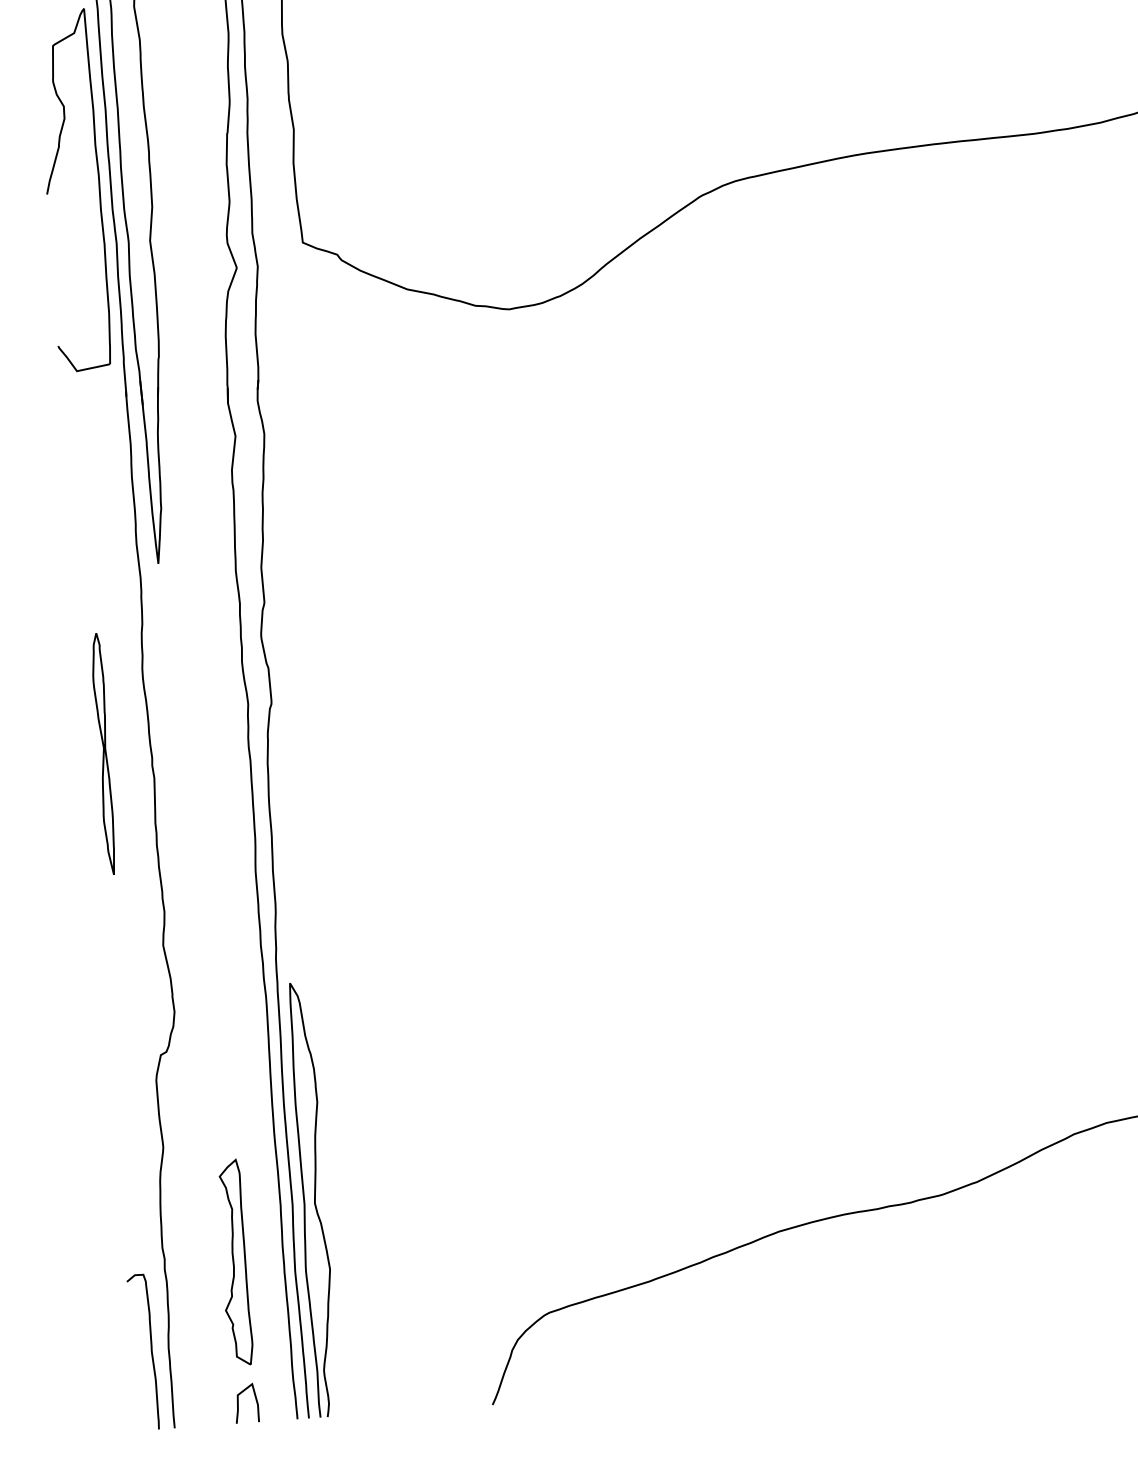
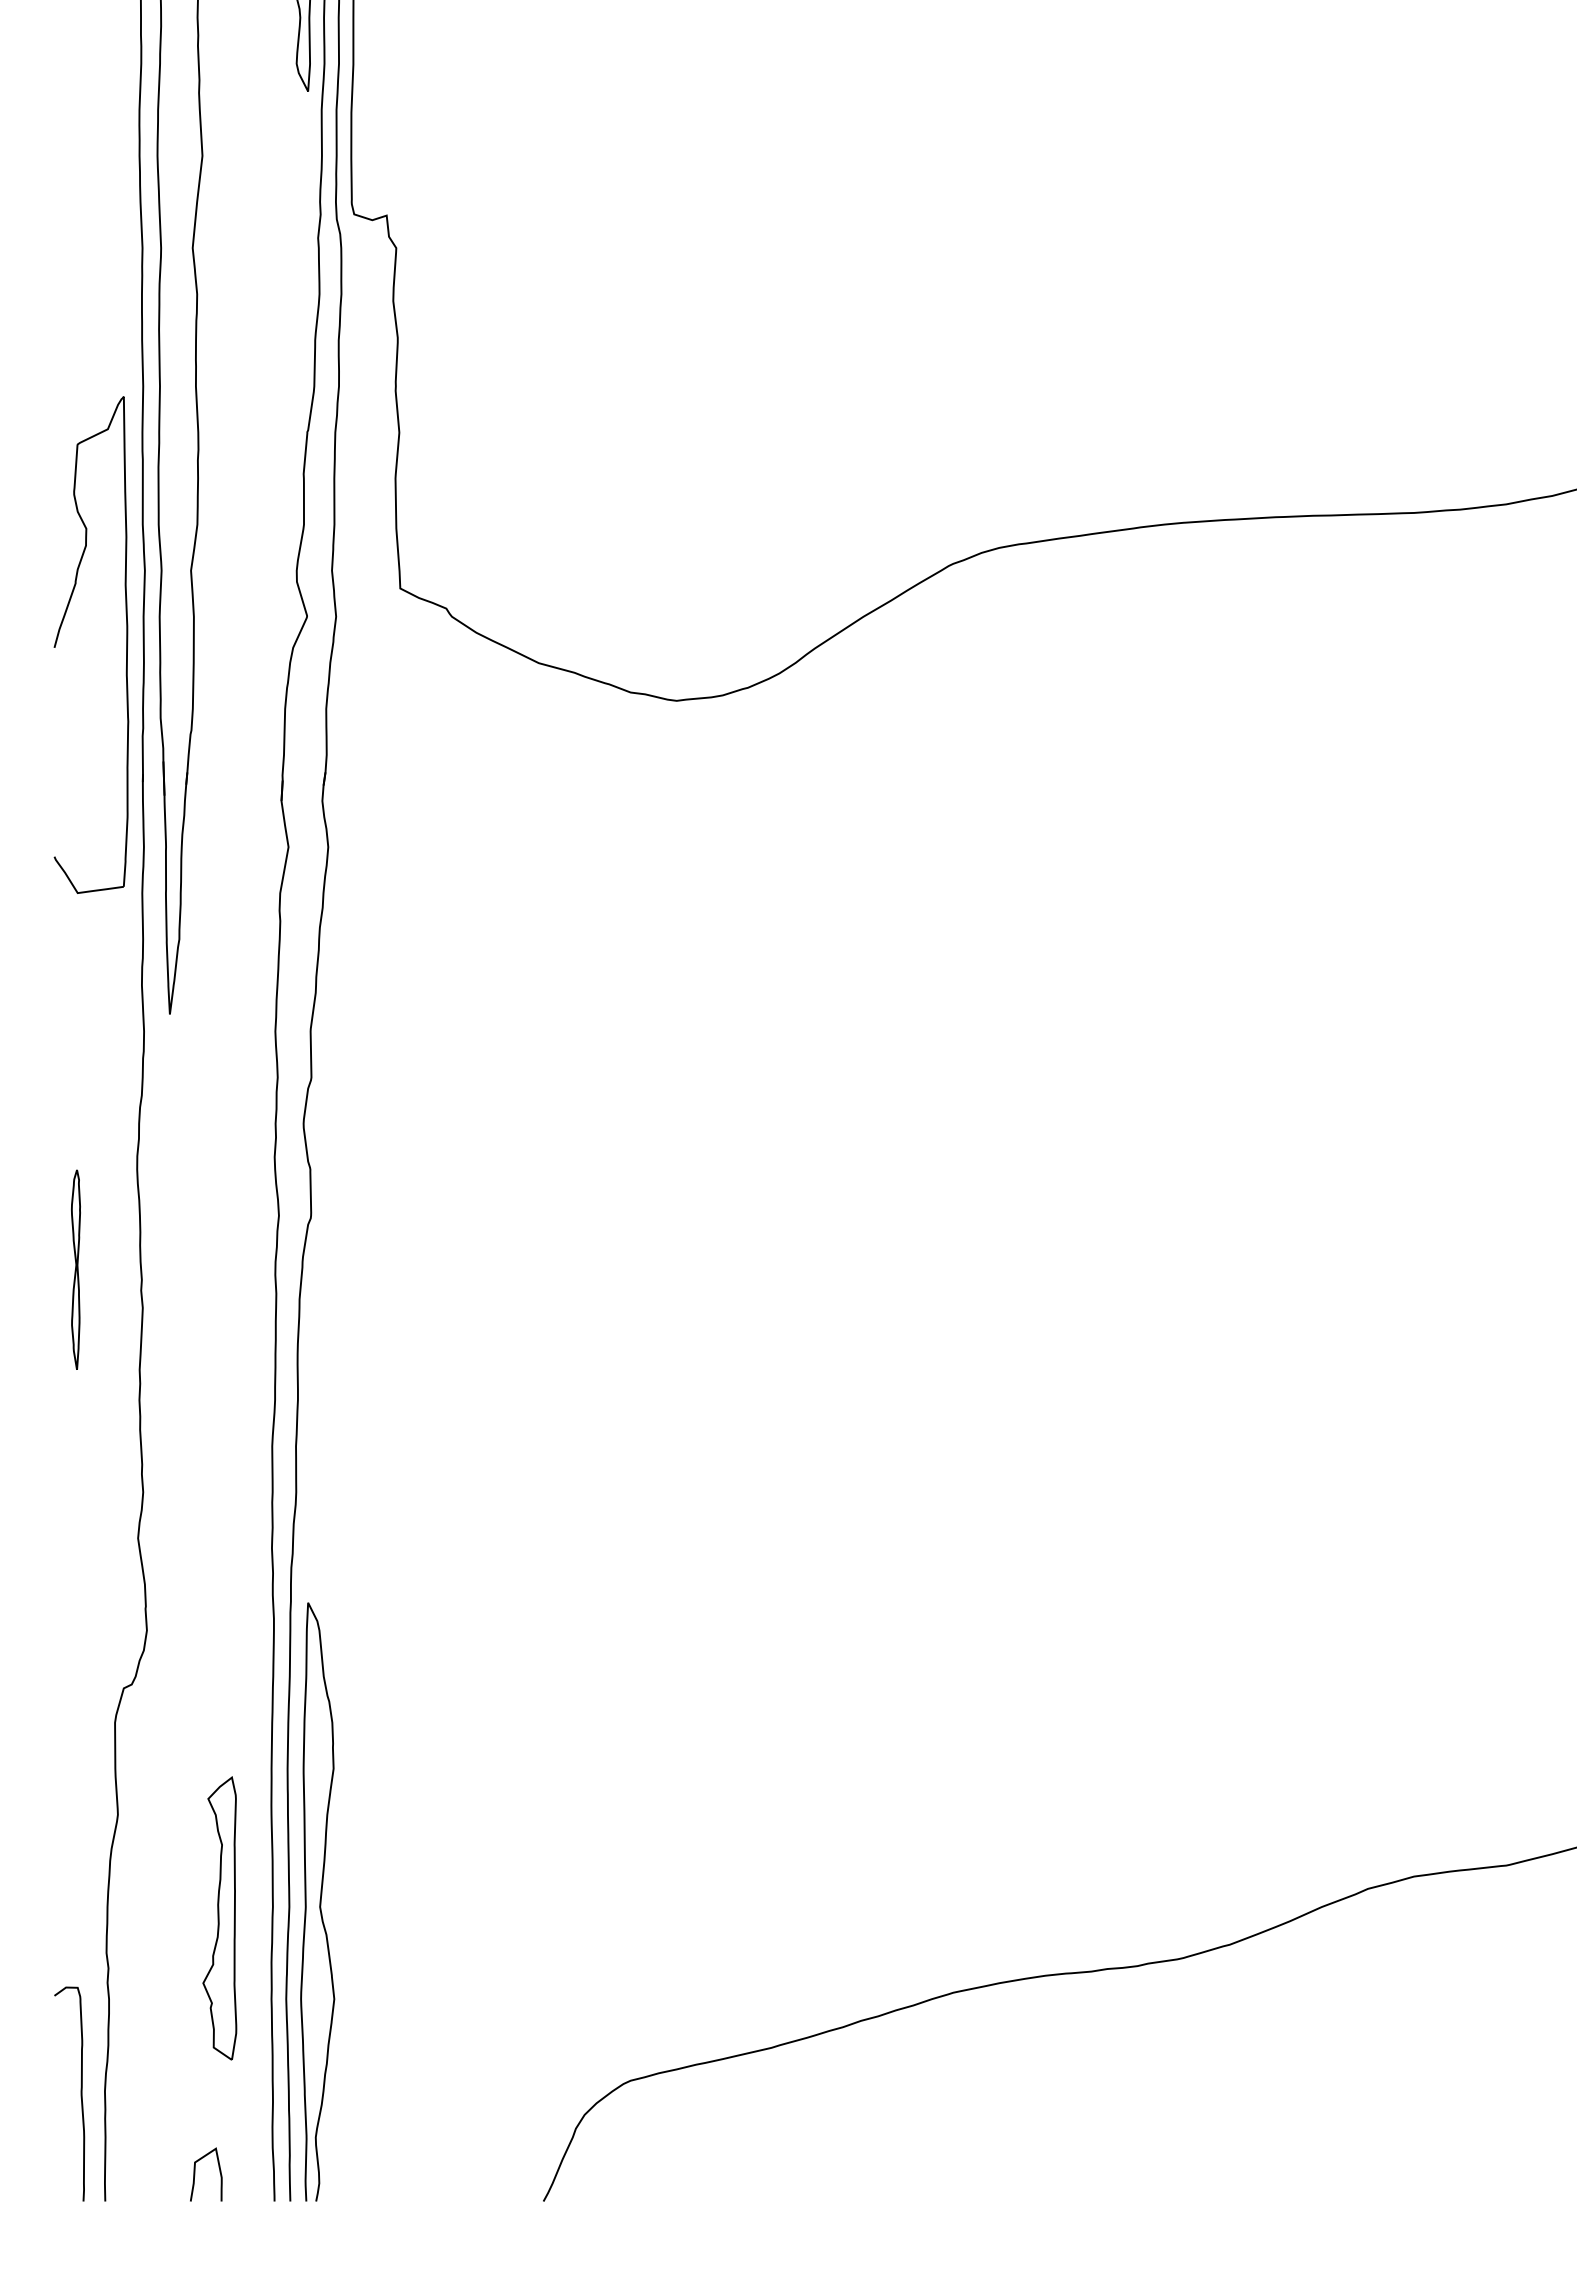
part: (49, 186) -> (58, 637), moved
part: (103, 753) -> (75, 1269), size x0.6
part: (234, 1262) -> (219, 1918), moved

